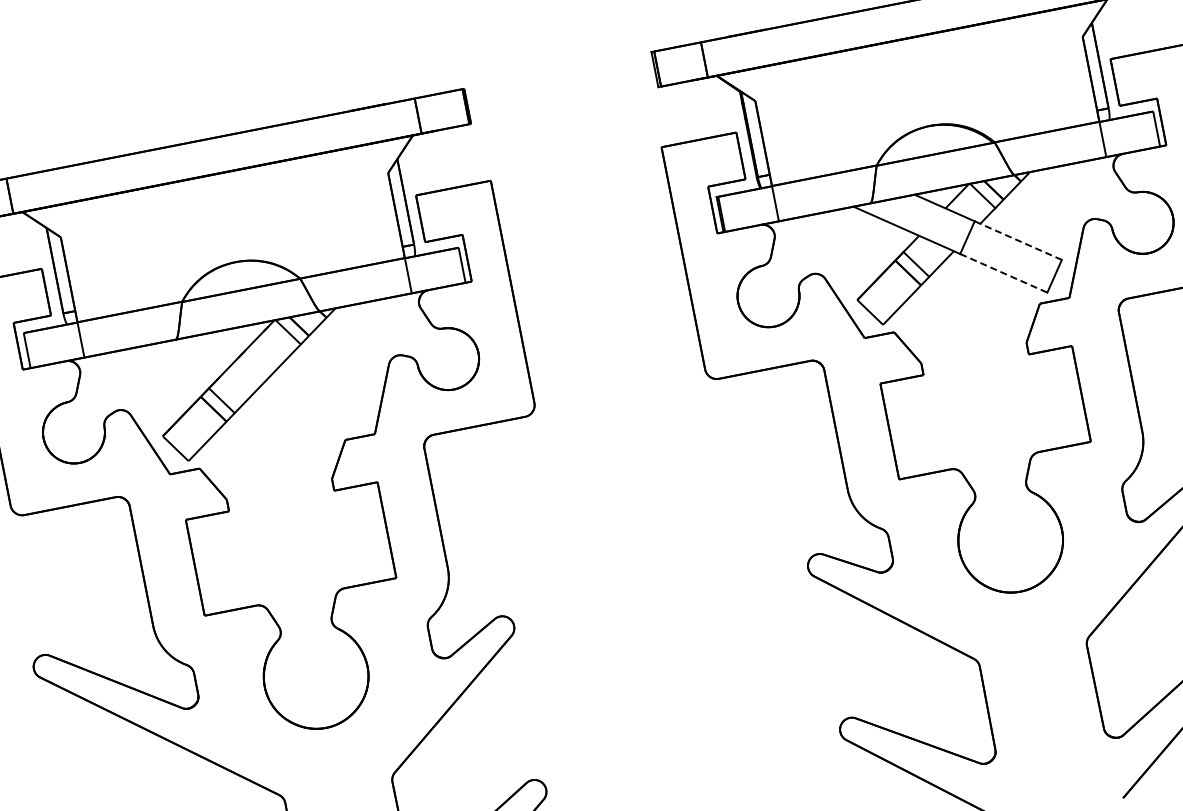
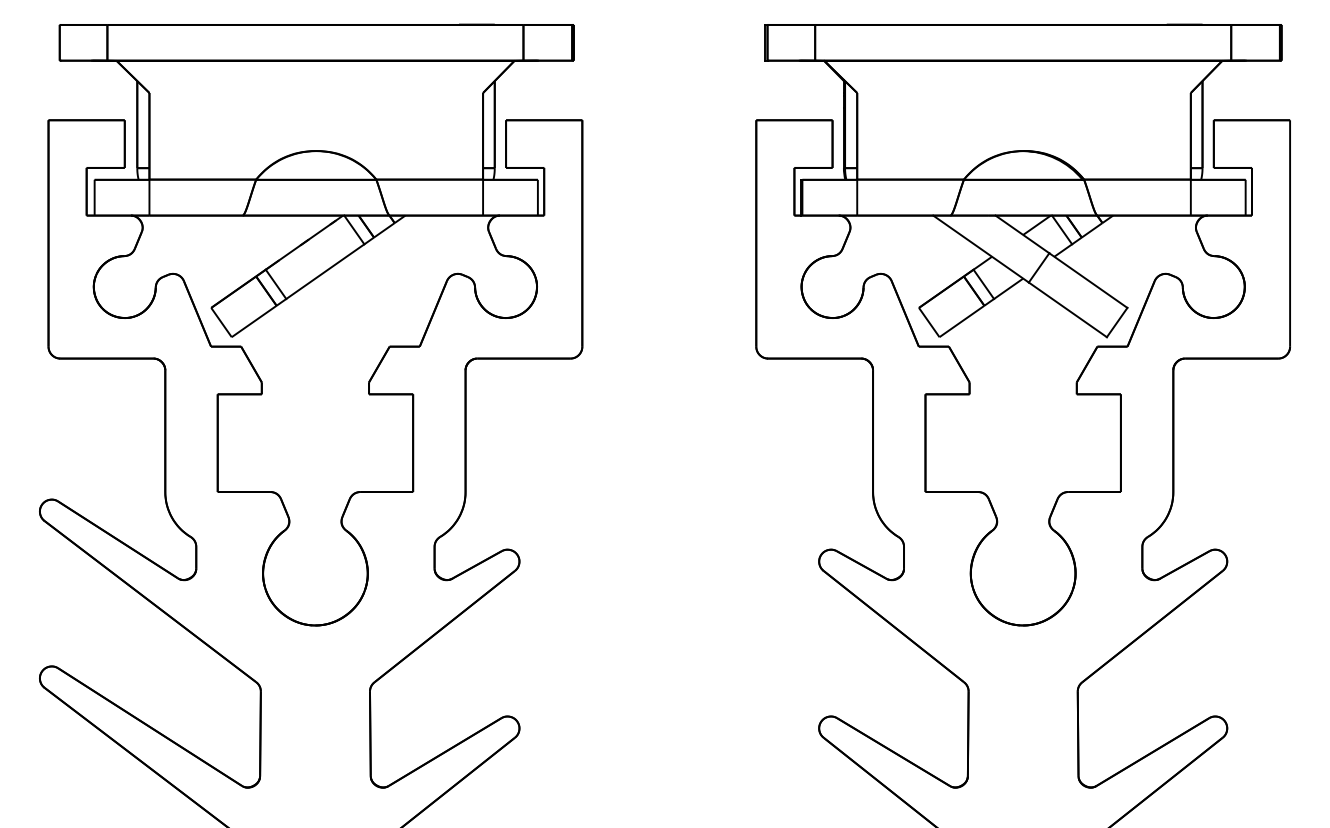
line: (1018, 240) -> (1088, 280), dashed -> solid
line: (1003, 273) -> (1067, 309), dashed -> solid

